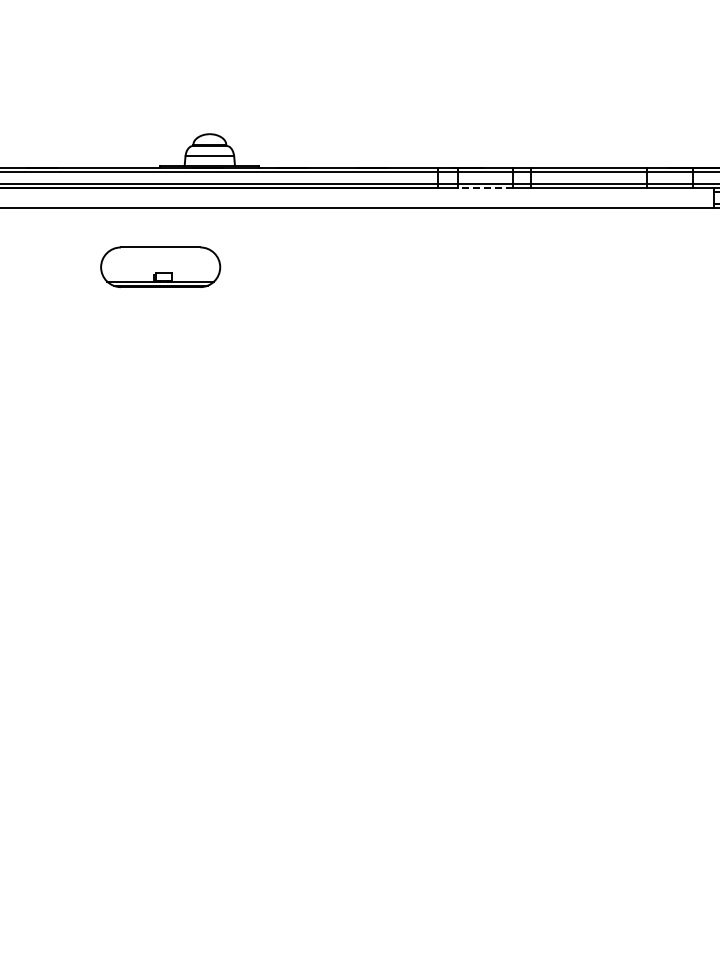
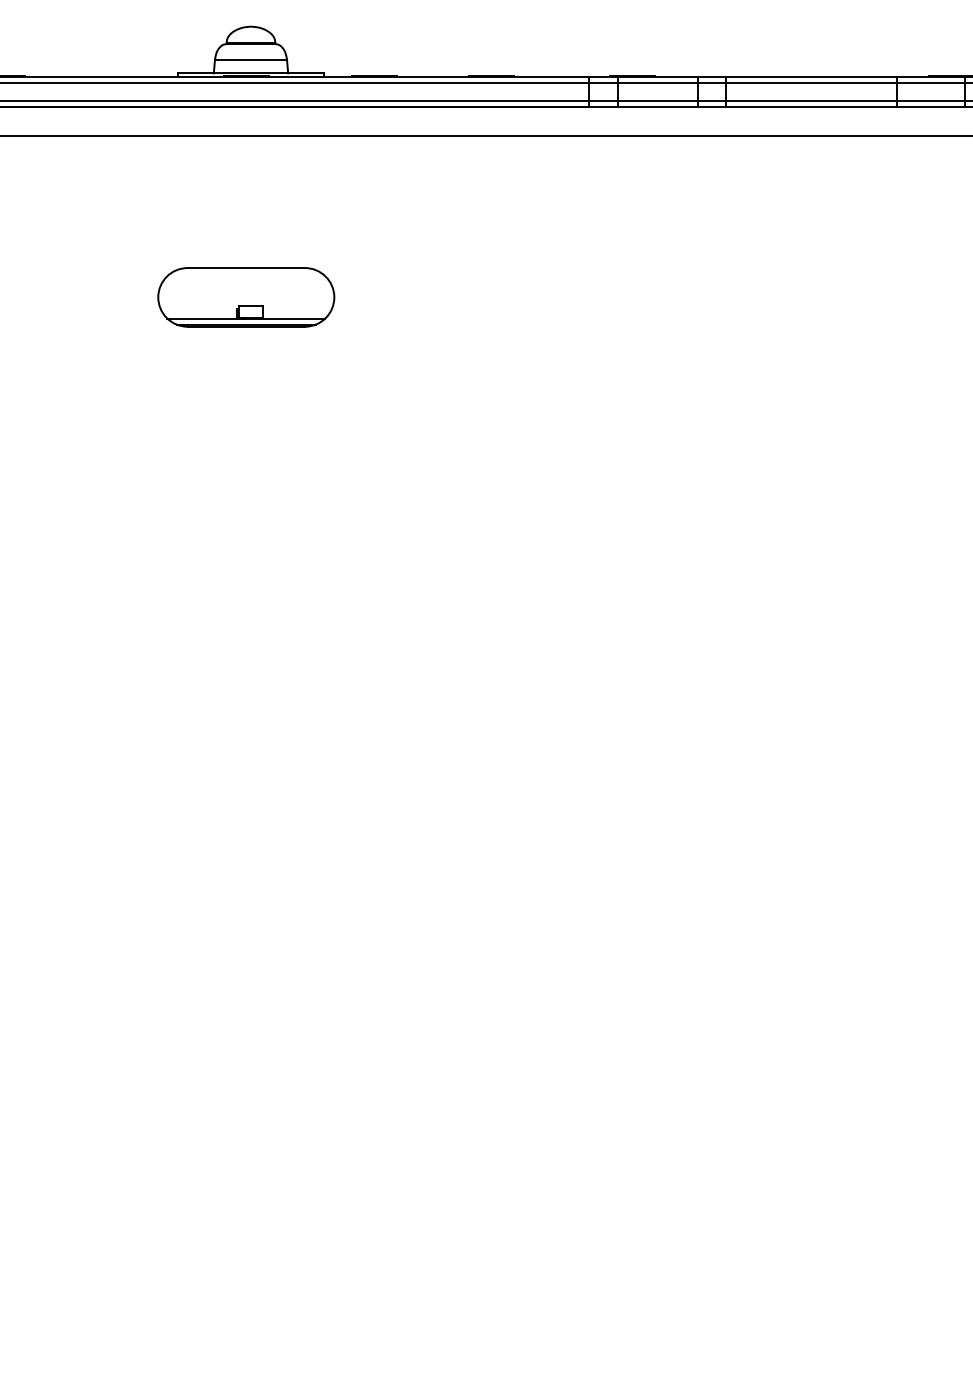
line: (484, 188) -> (656, 107), dashed -> solid
part: (160, 266) -> (246, 296), moved

